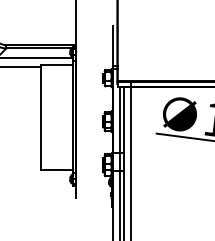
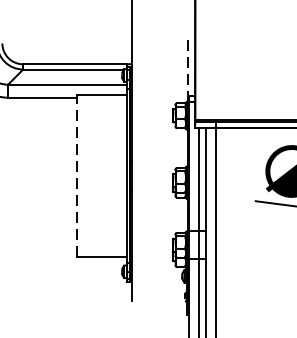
line: (112, 47) -> (187, 68), solid -> dashed
line: (40, 116) -> (76, 174), solid -> dashed

